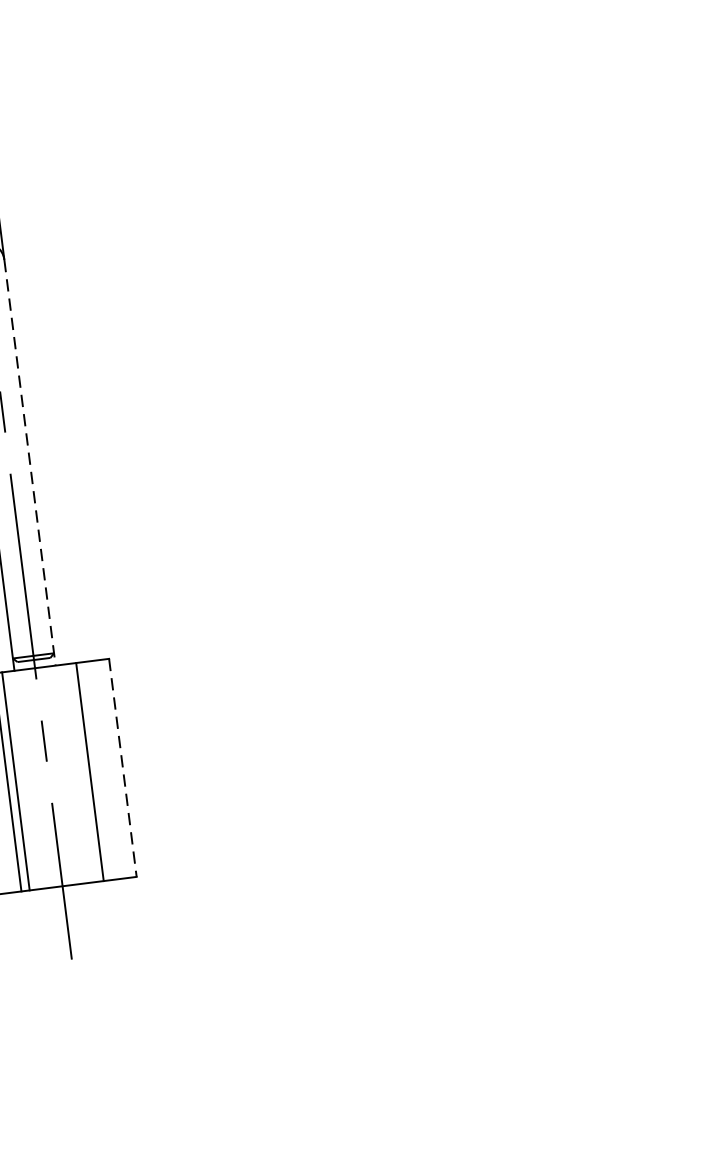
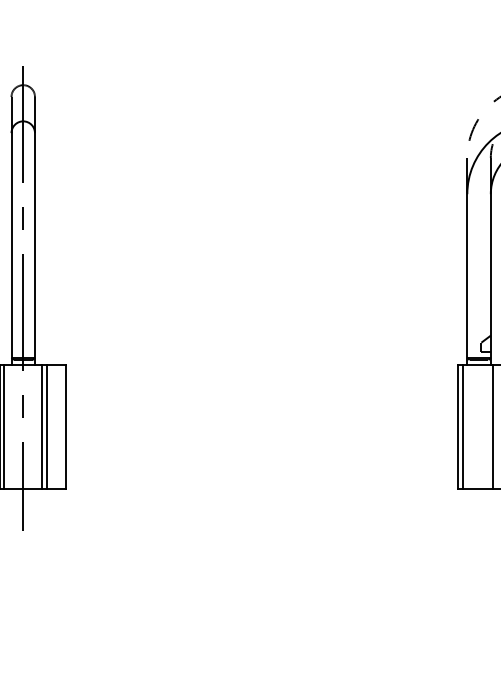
line: (30, 461) -> (35, 248), dashed -> solid
line: (122, 768) -> (65, 427), dashed -> solid
line: (82, 772) -> (42, 426), added

